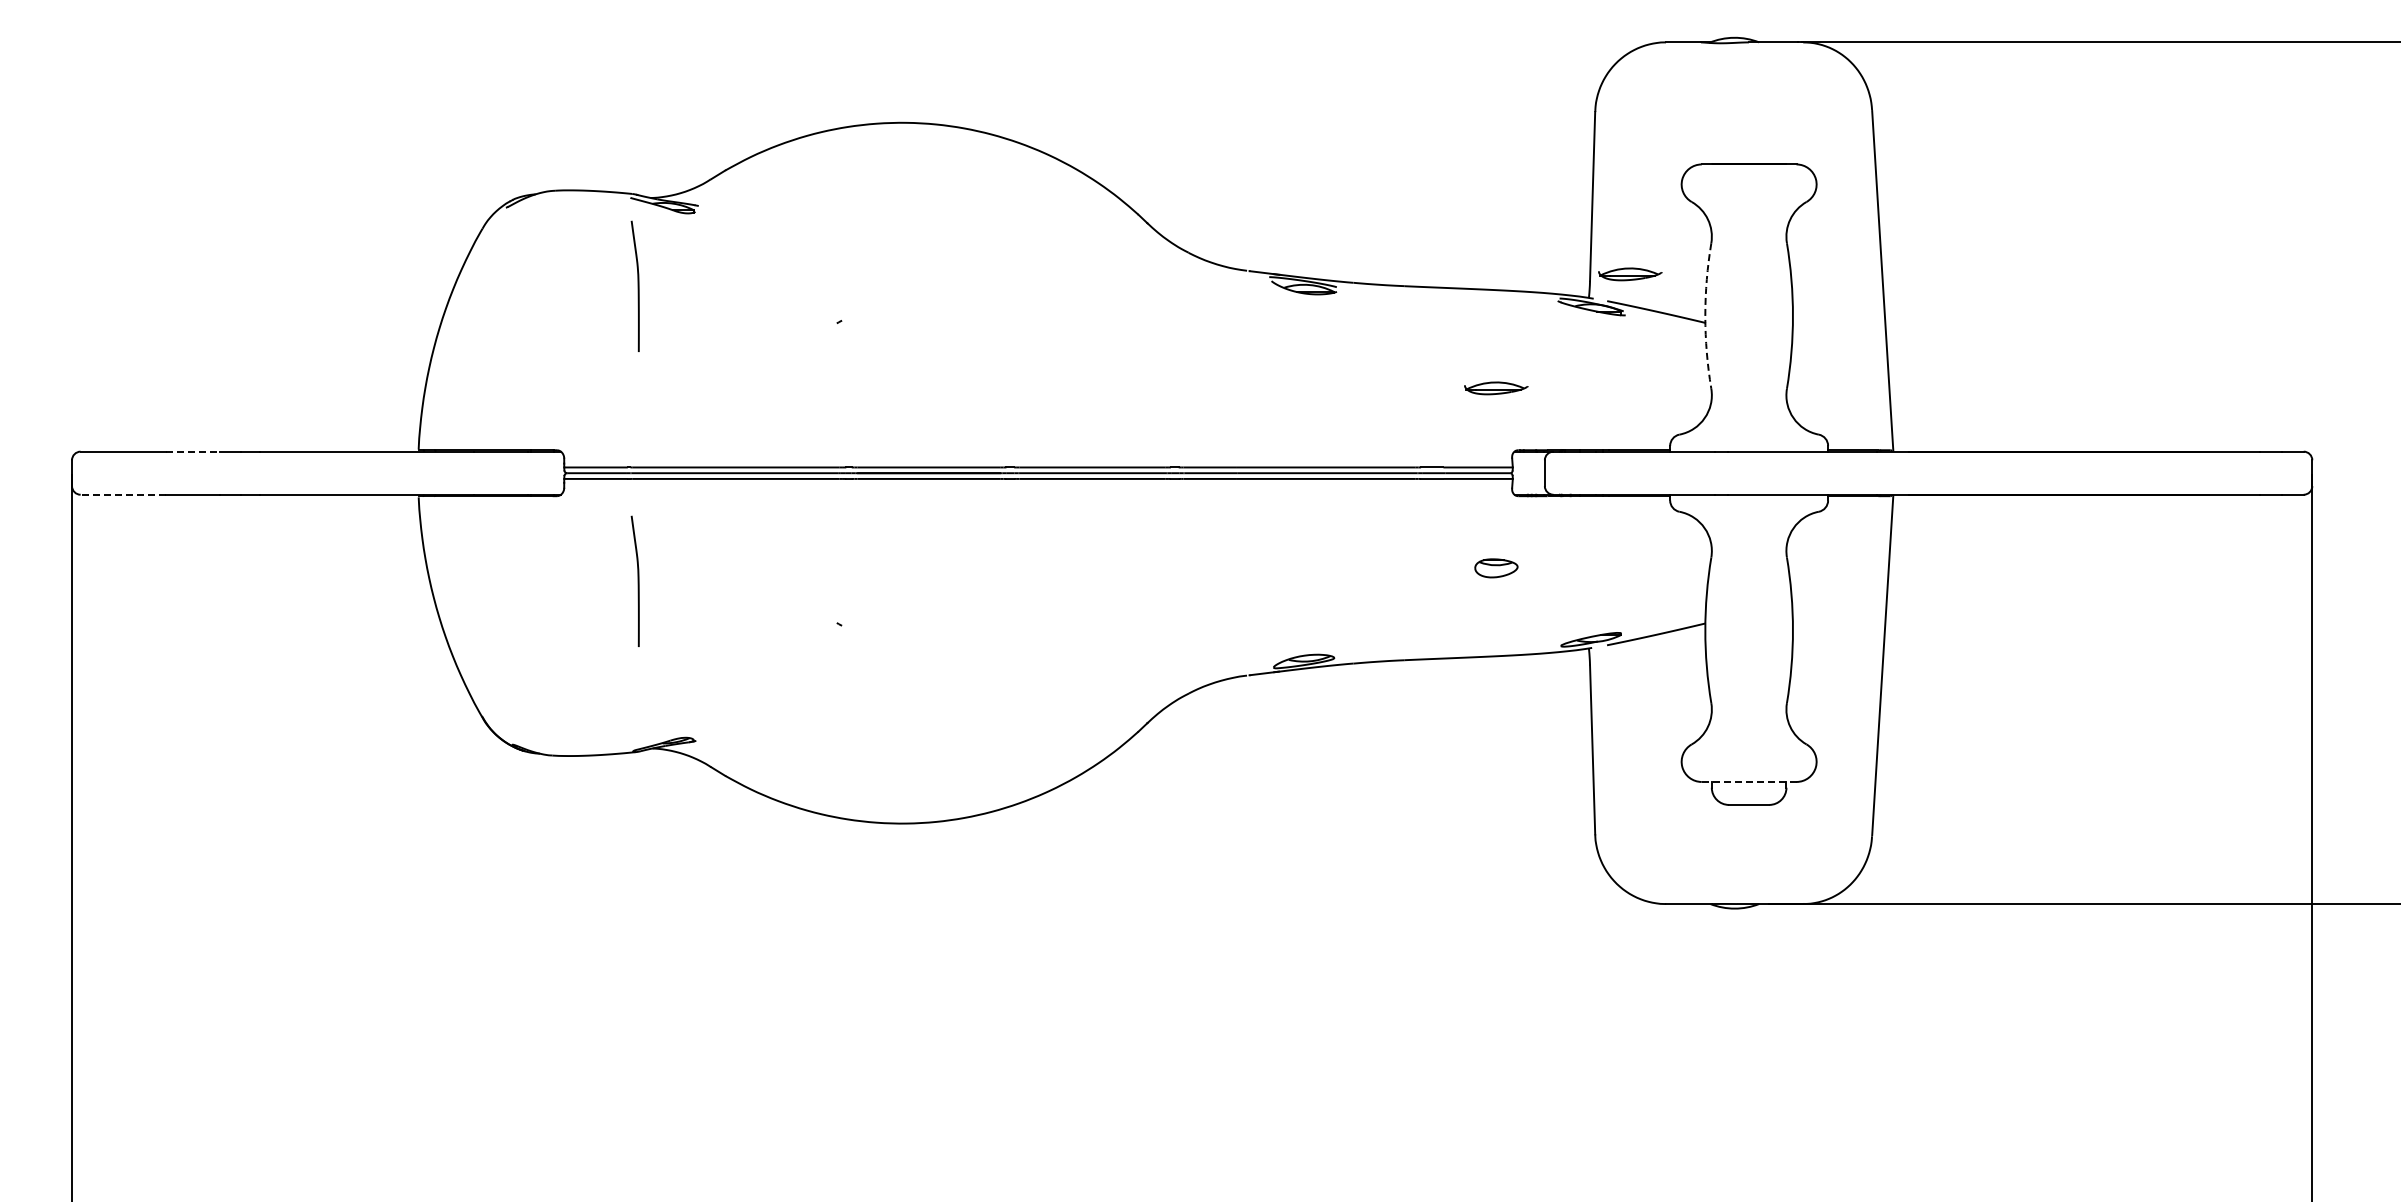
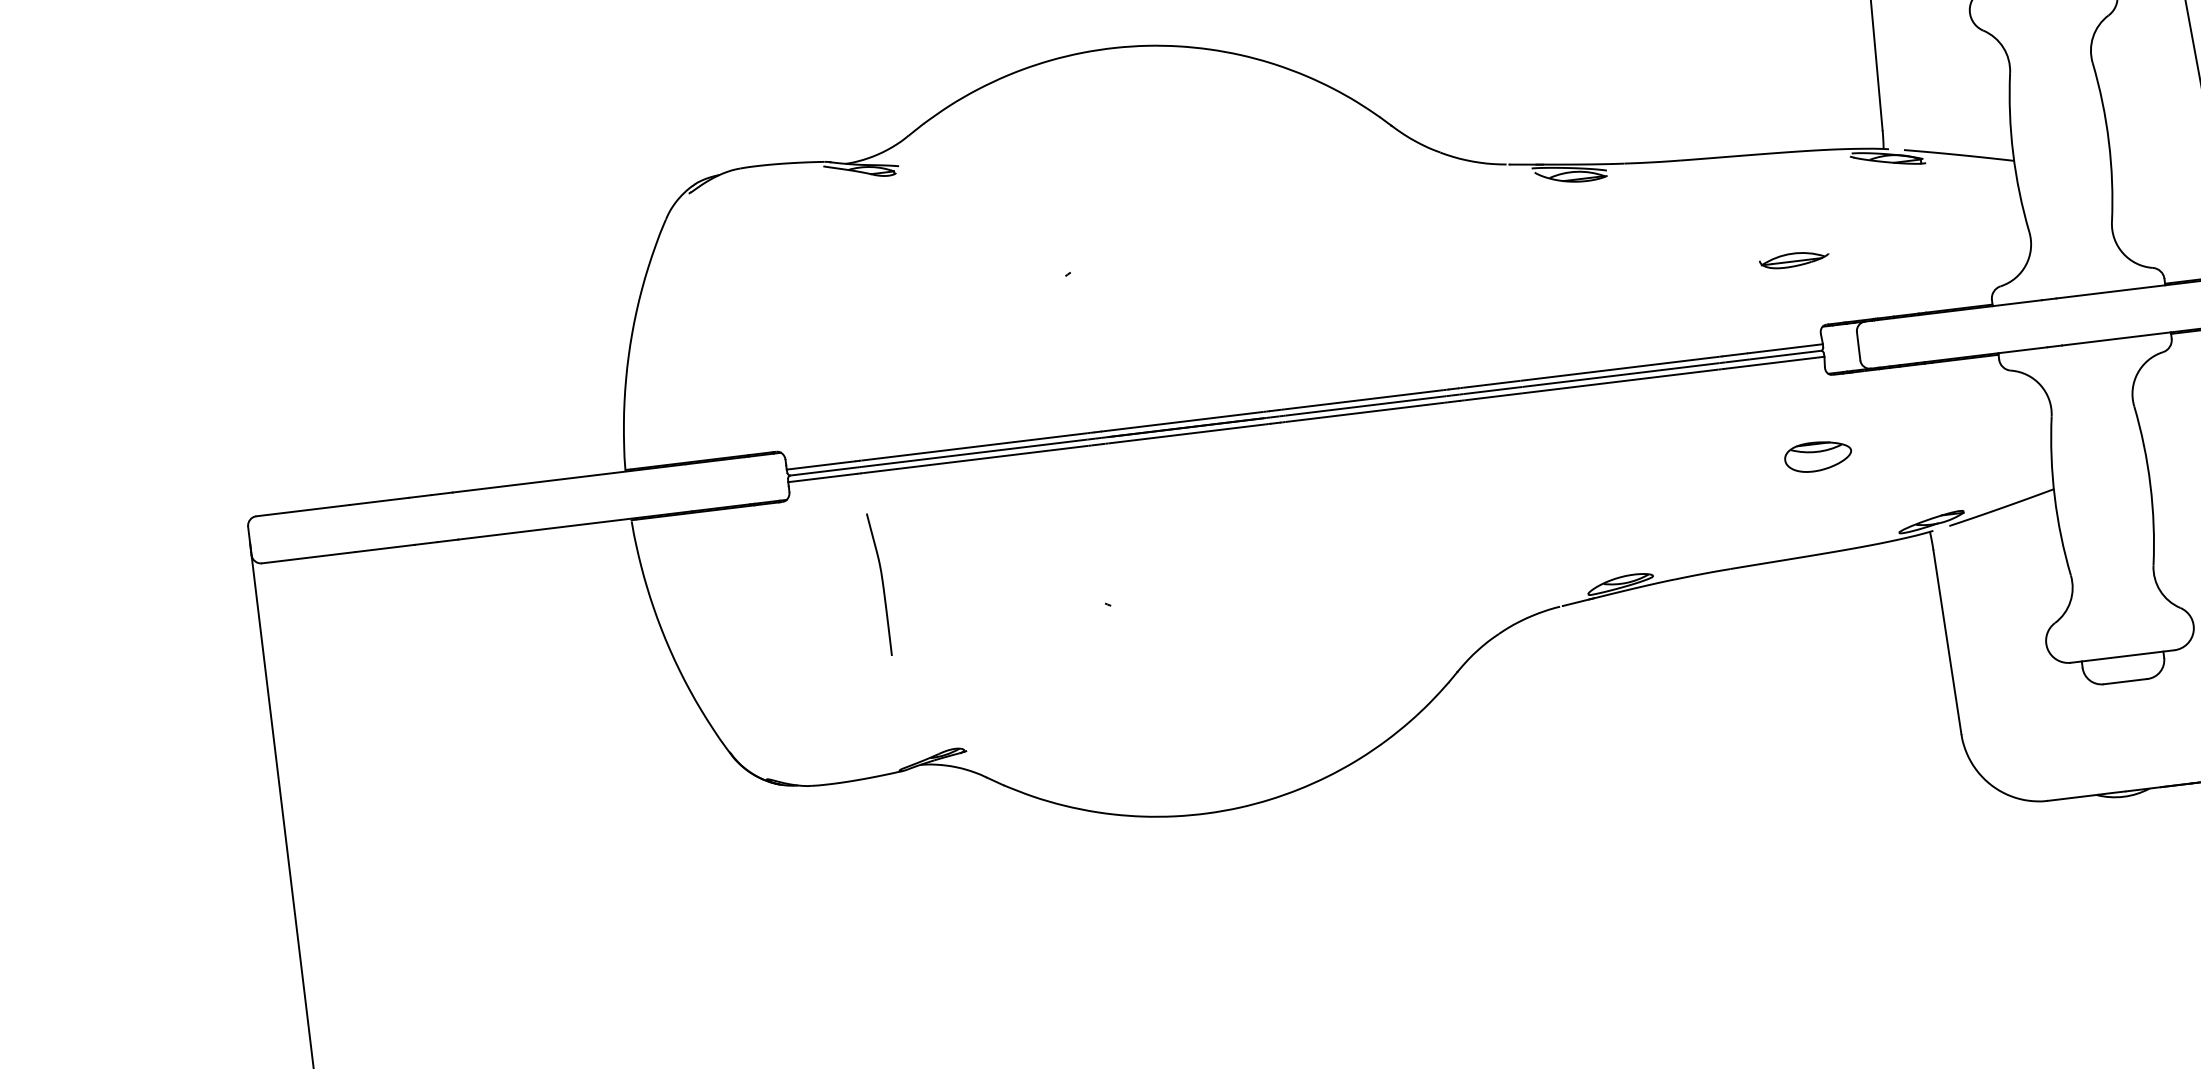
part: (1630, 274) -> (1925, 117), removed
curve: (637, 285) -> (842, 261), removed
arc: (1705, 316) -> (2013, 153), dashed -> solid
line: (193, 451) -> (379, 501), dashed -> solid
line: (123, 494) -> (308, 557), dashed -> solid
part: (1496, 568) -> (1818, 456), size x1.43
line: (1749, 781) -> (2122, 655), dashed -> solid

